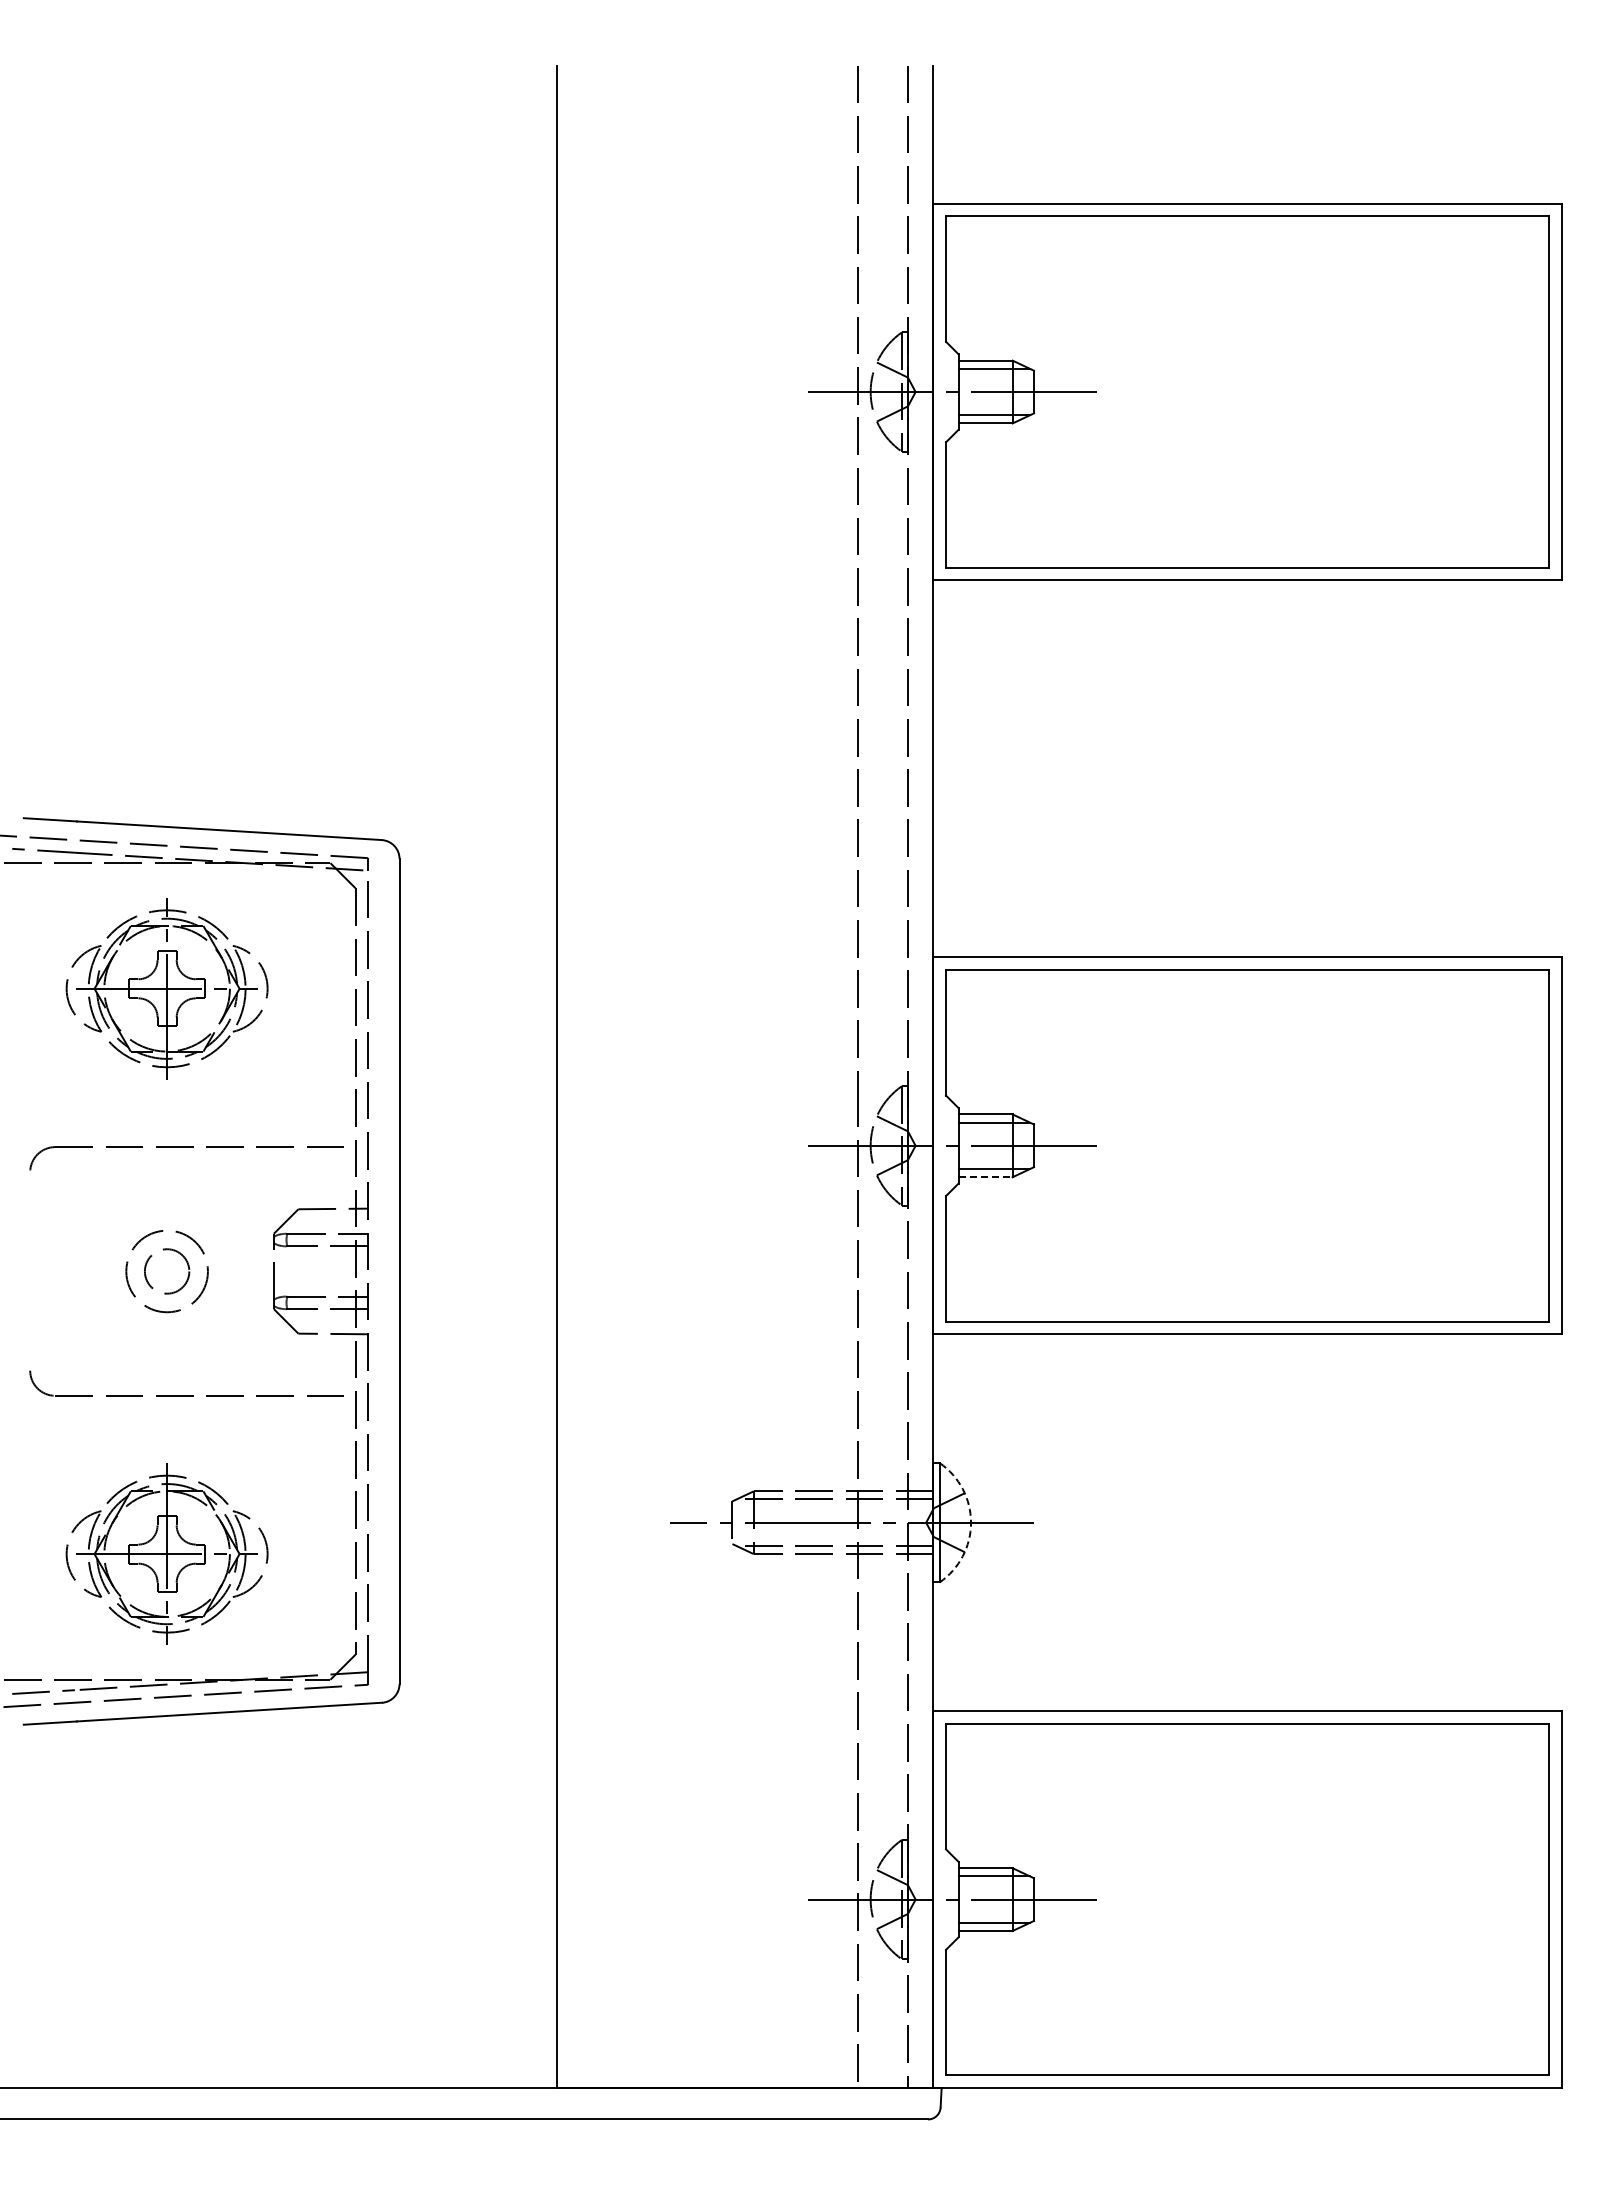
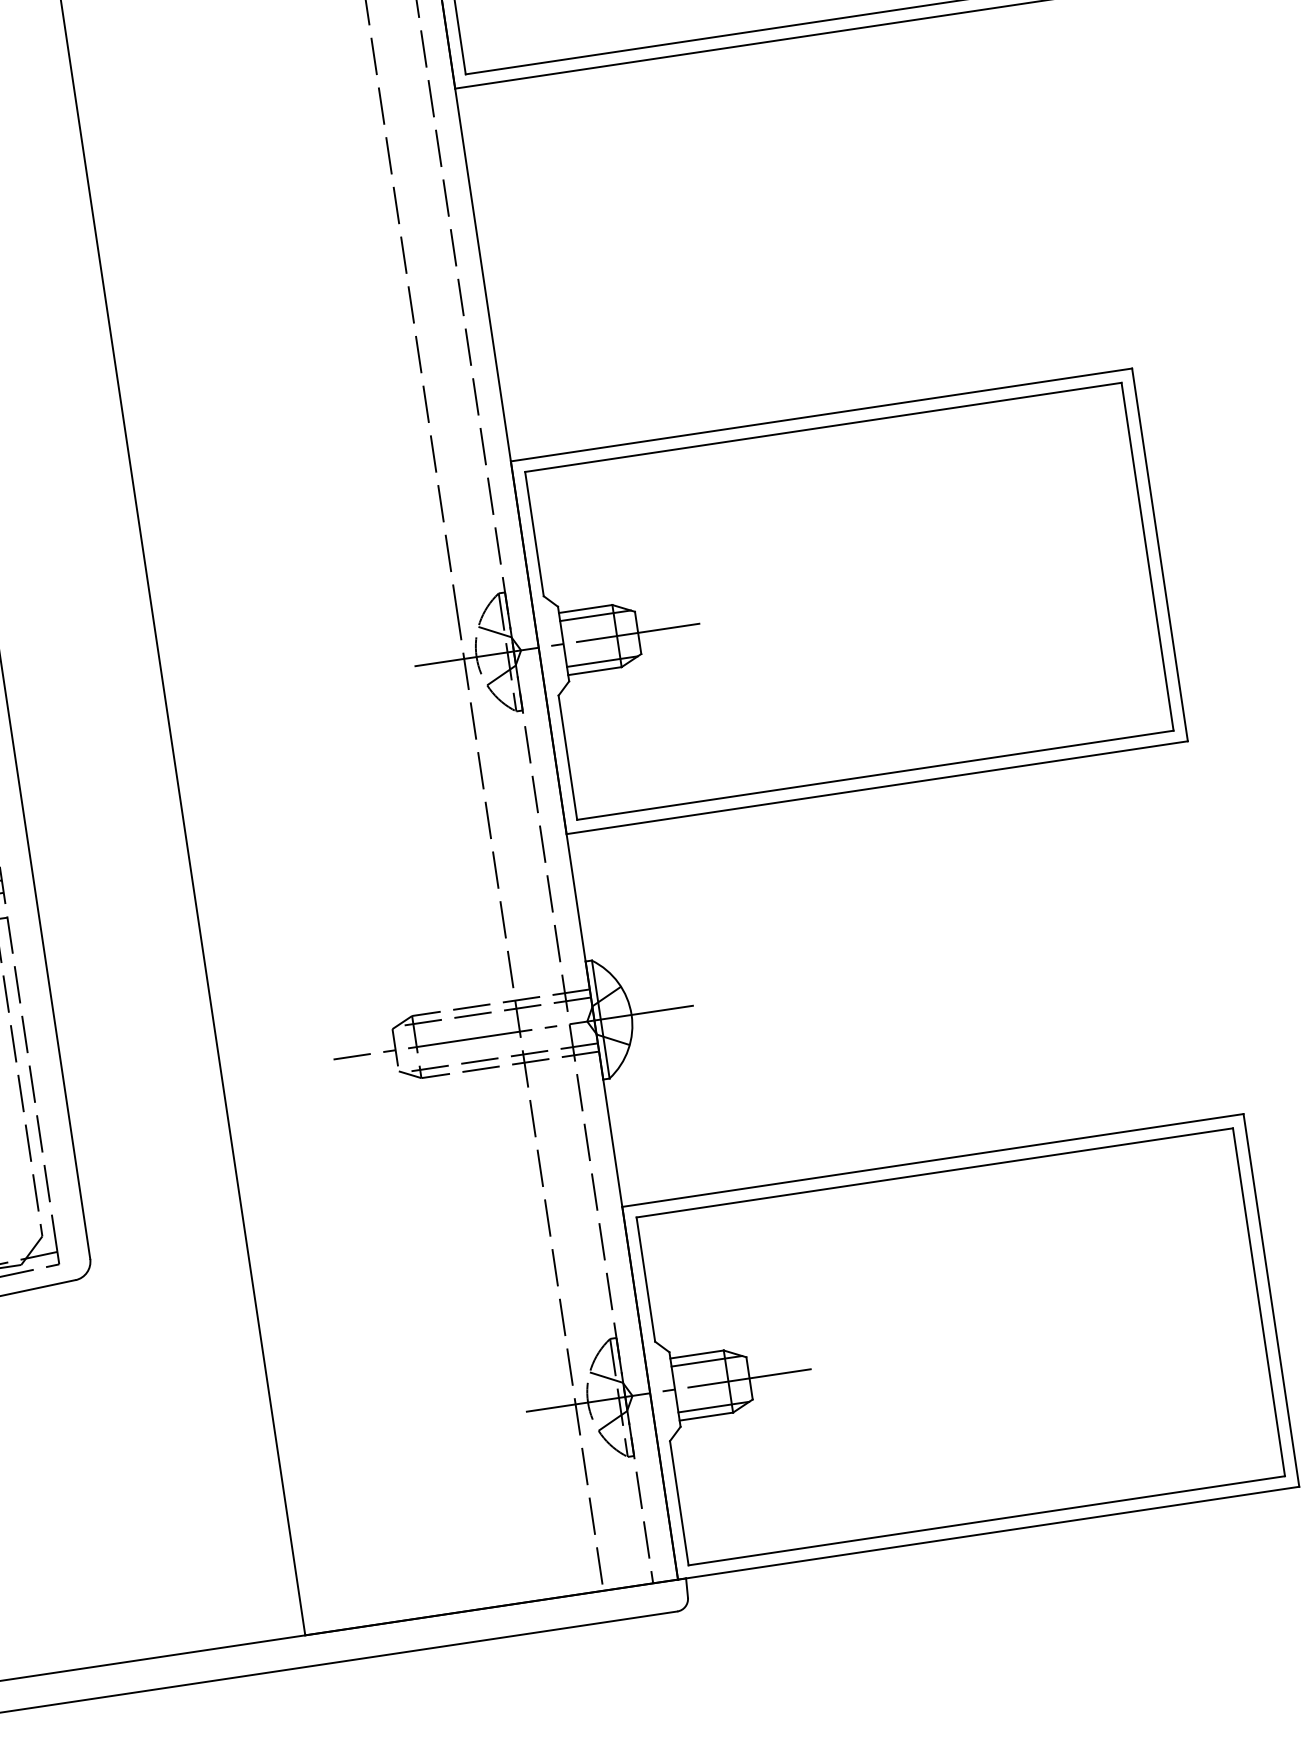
line: (986, 1177) -> (595, 671), dashed -> solid
arc: (971, 1522) -> (632, 1014), dashed -> solid

